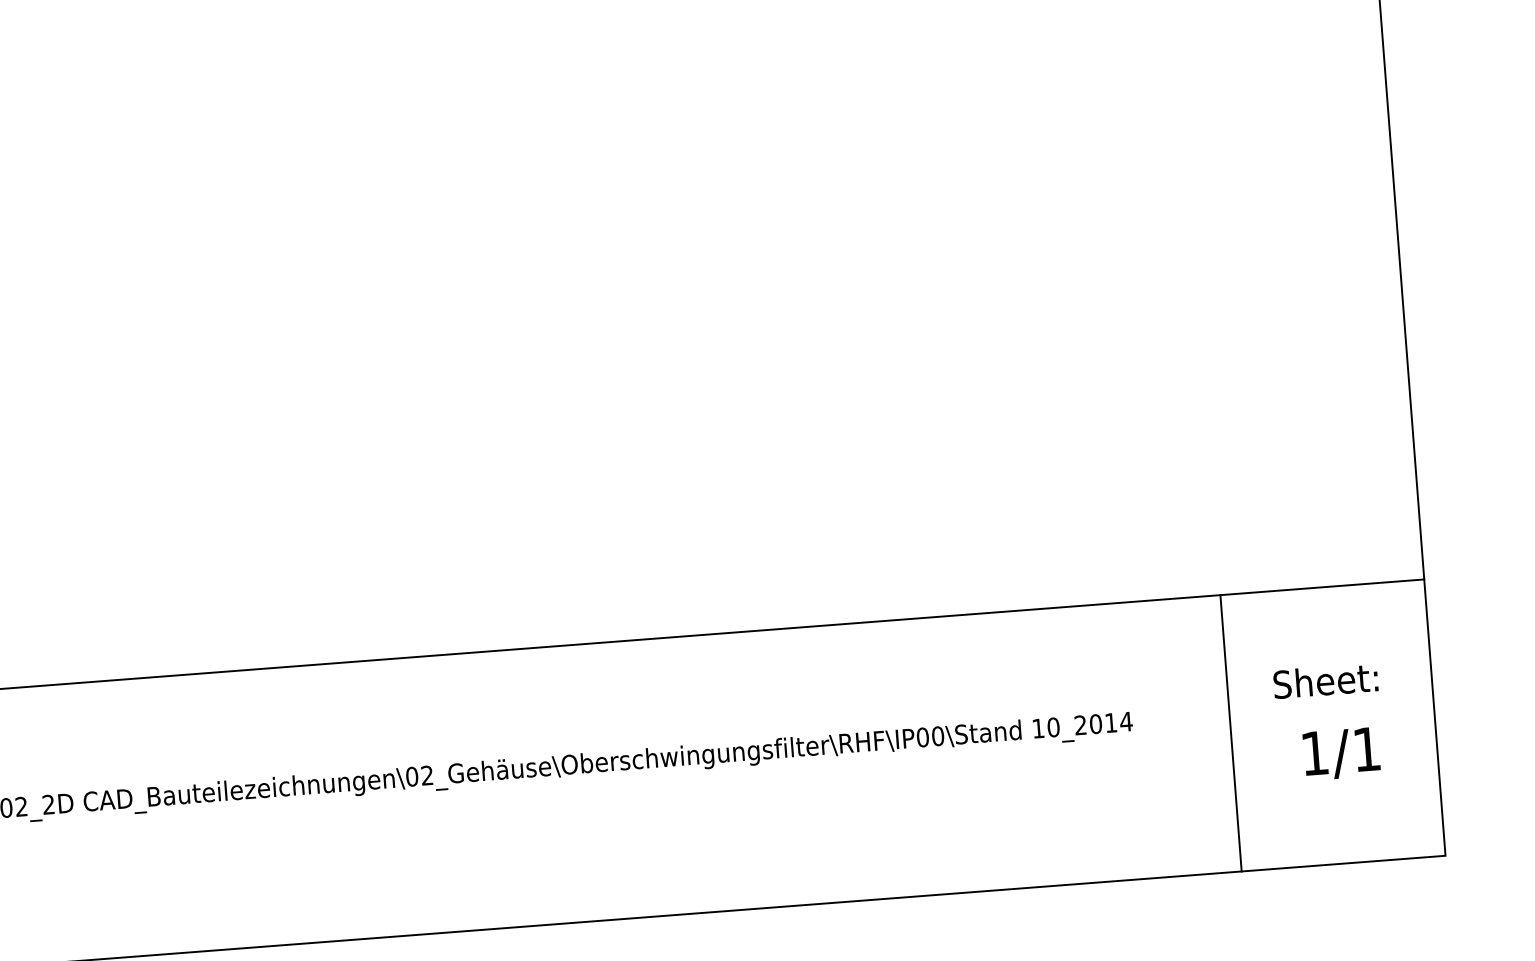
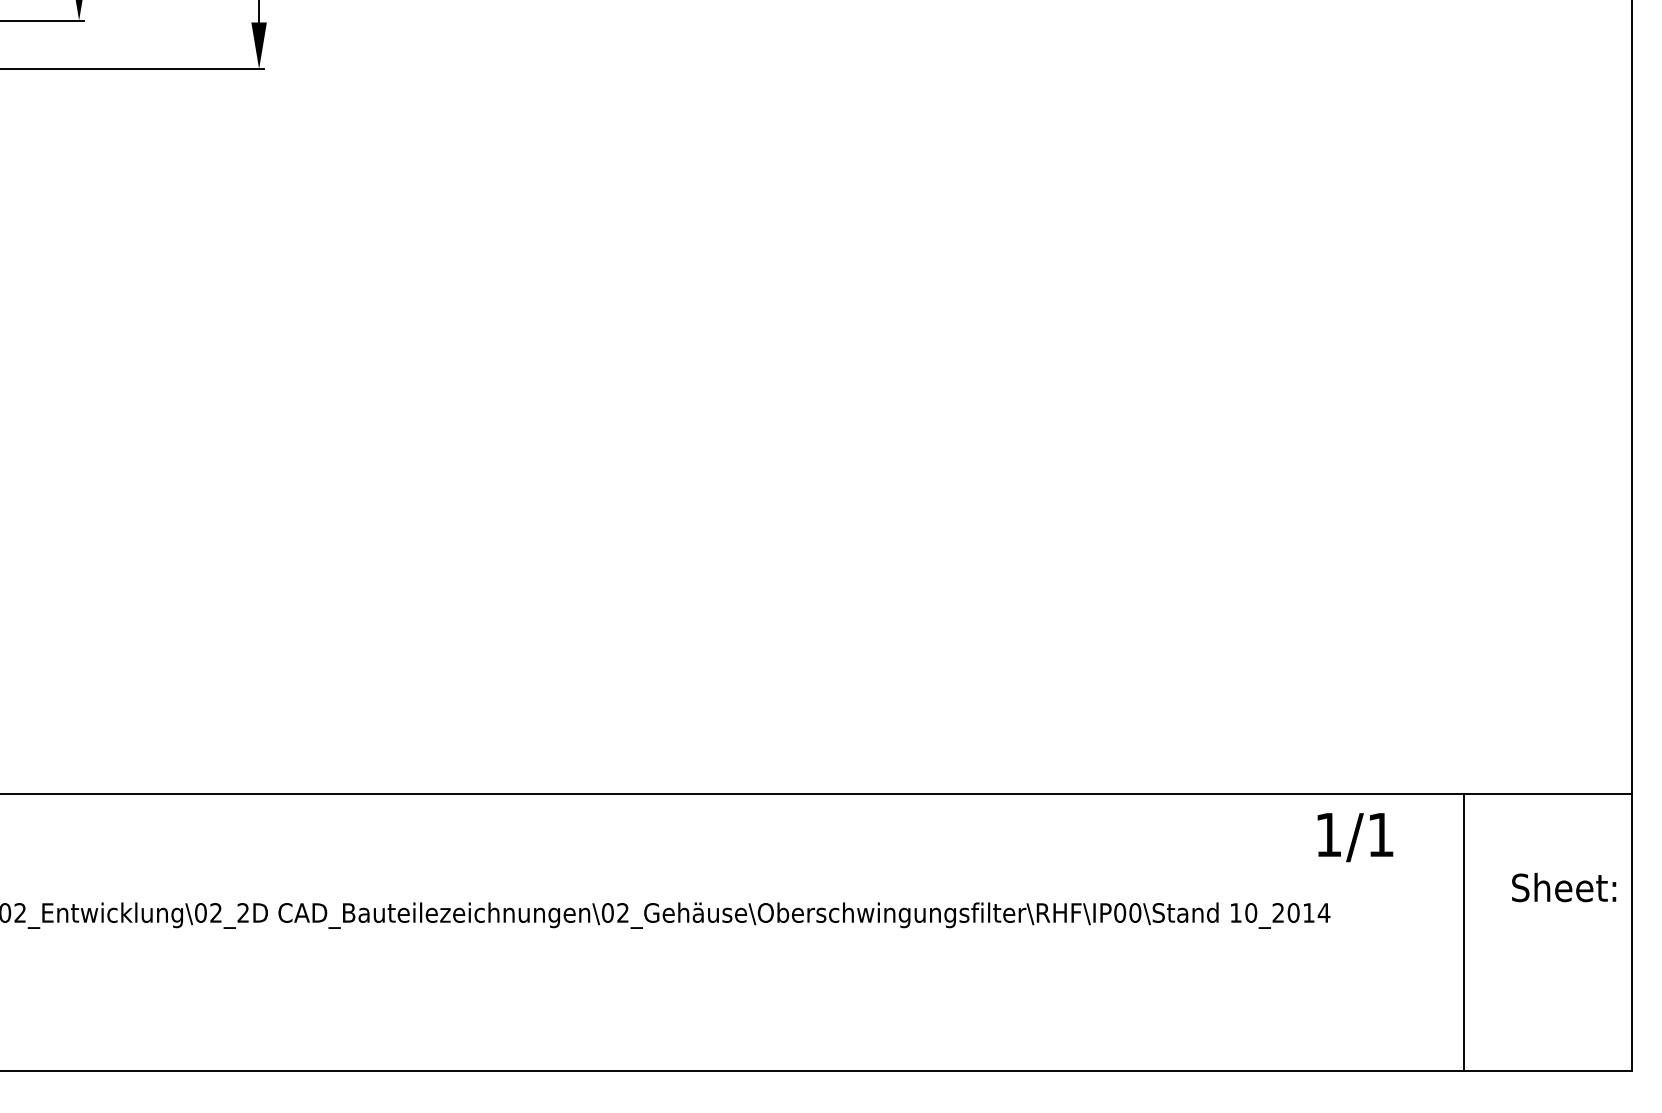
text: (1326, 680) -> (1564, 887), moved
line: (1230, 733) -> (1463, 932), moved
text: (1341, 753) -> (1355, 837), moved

